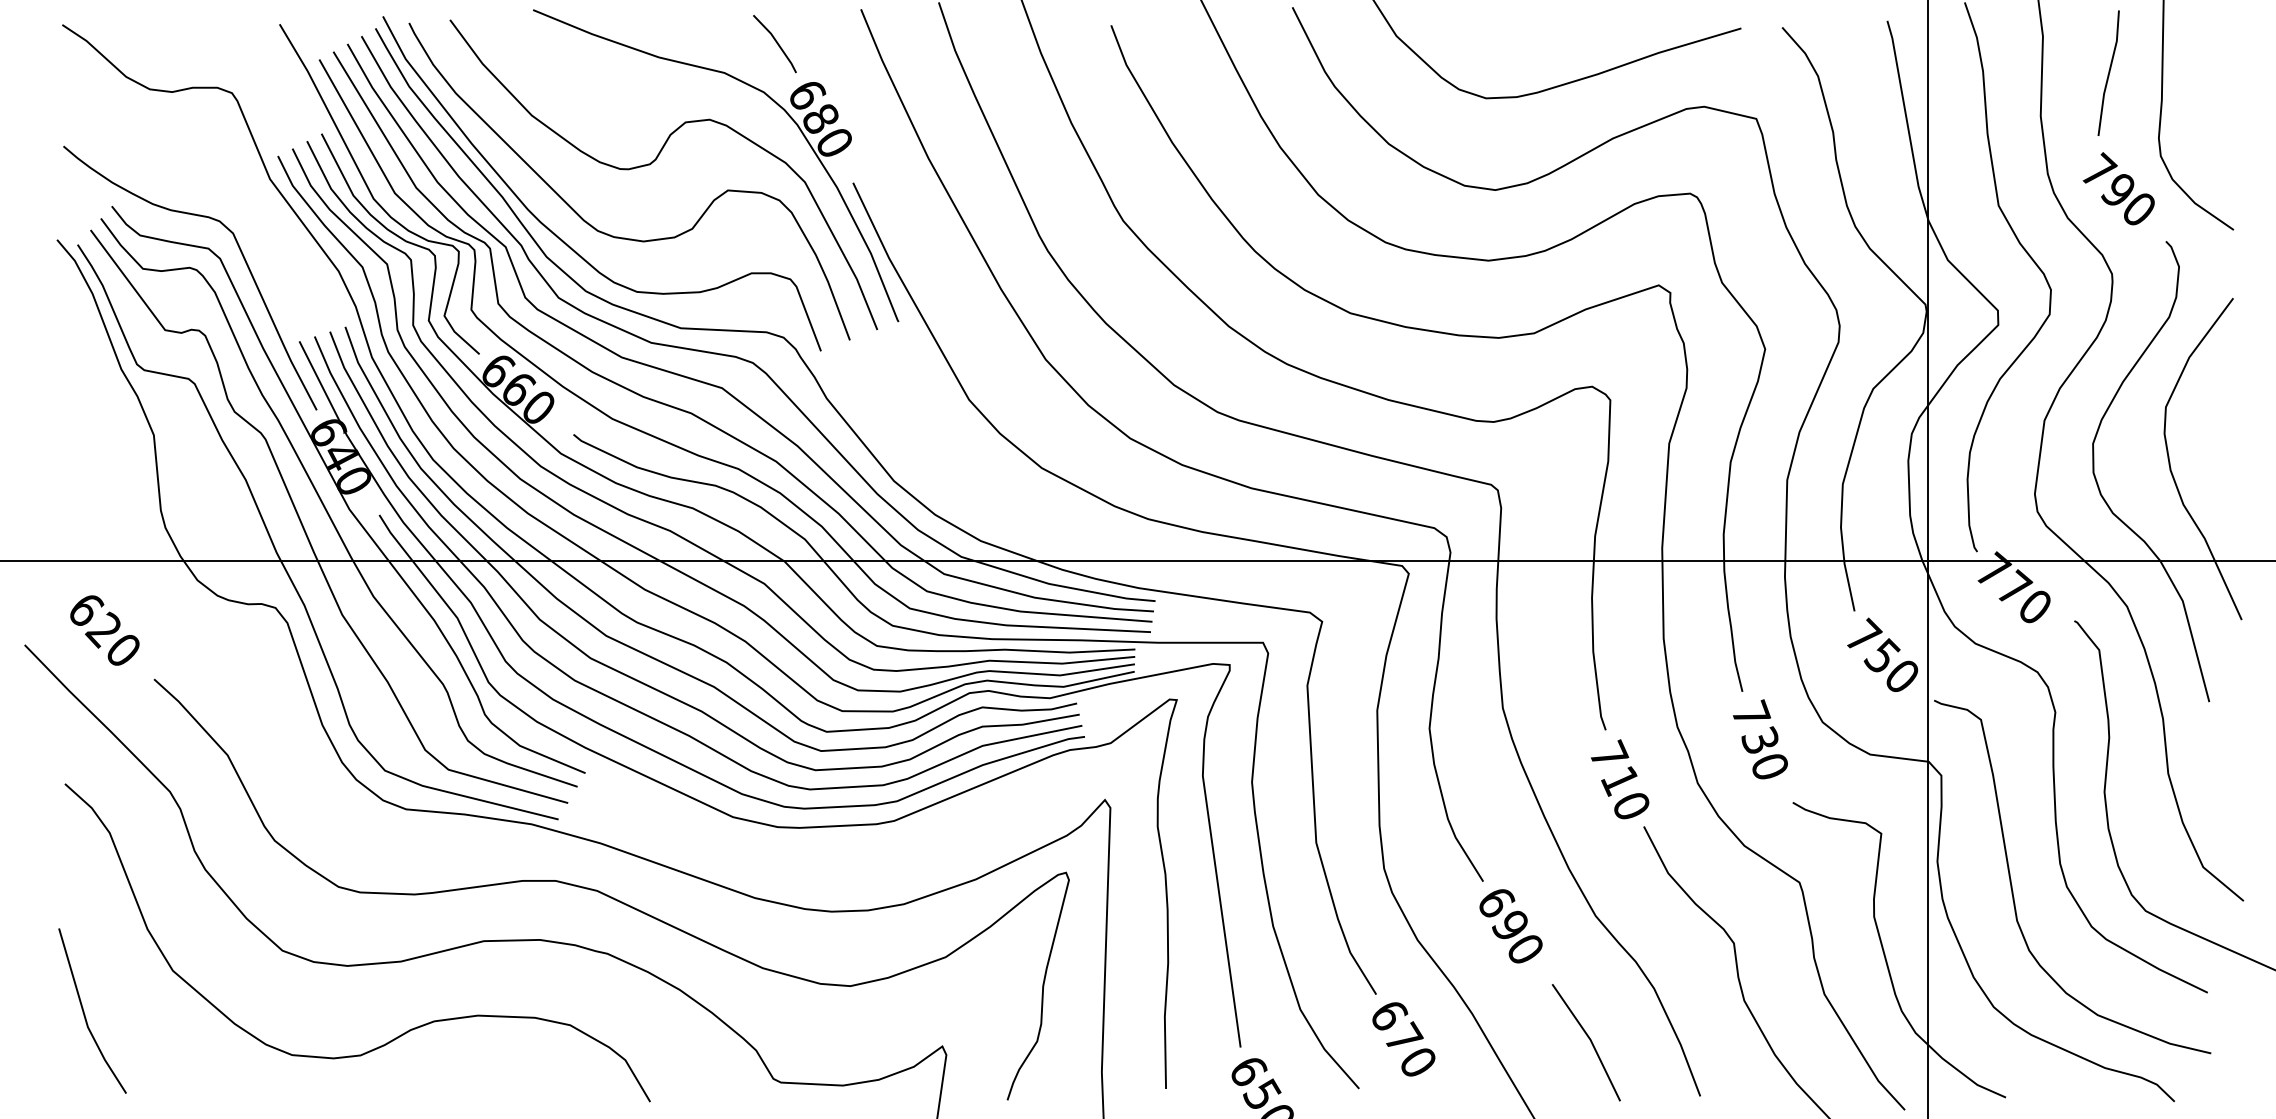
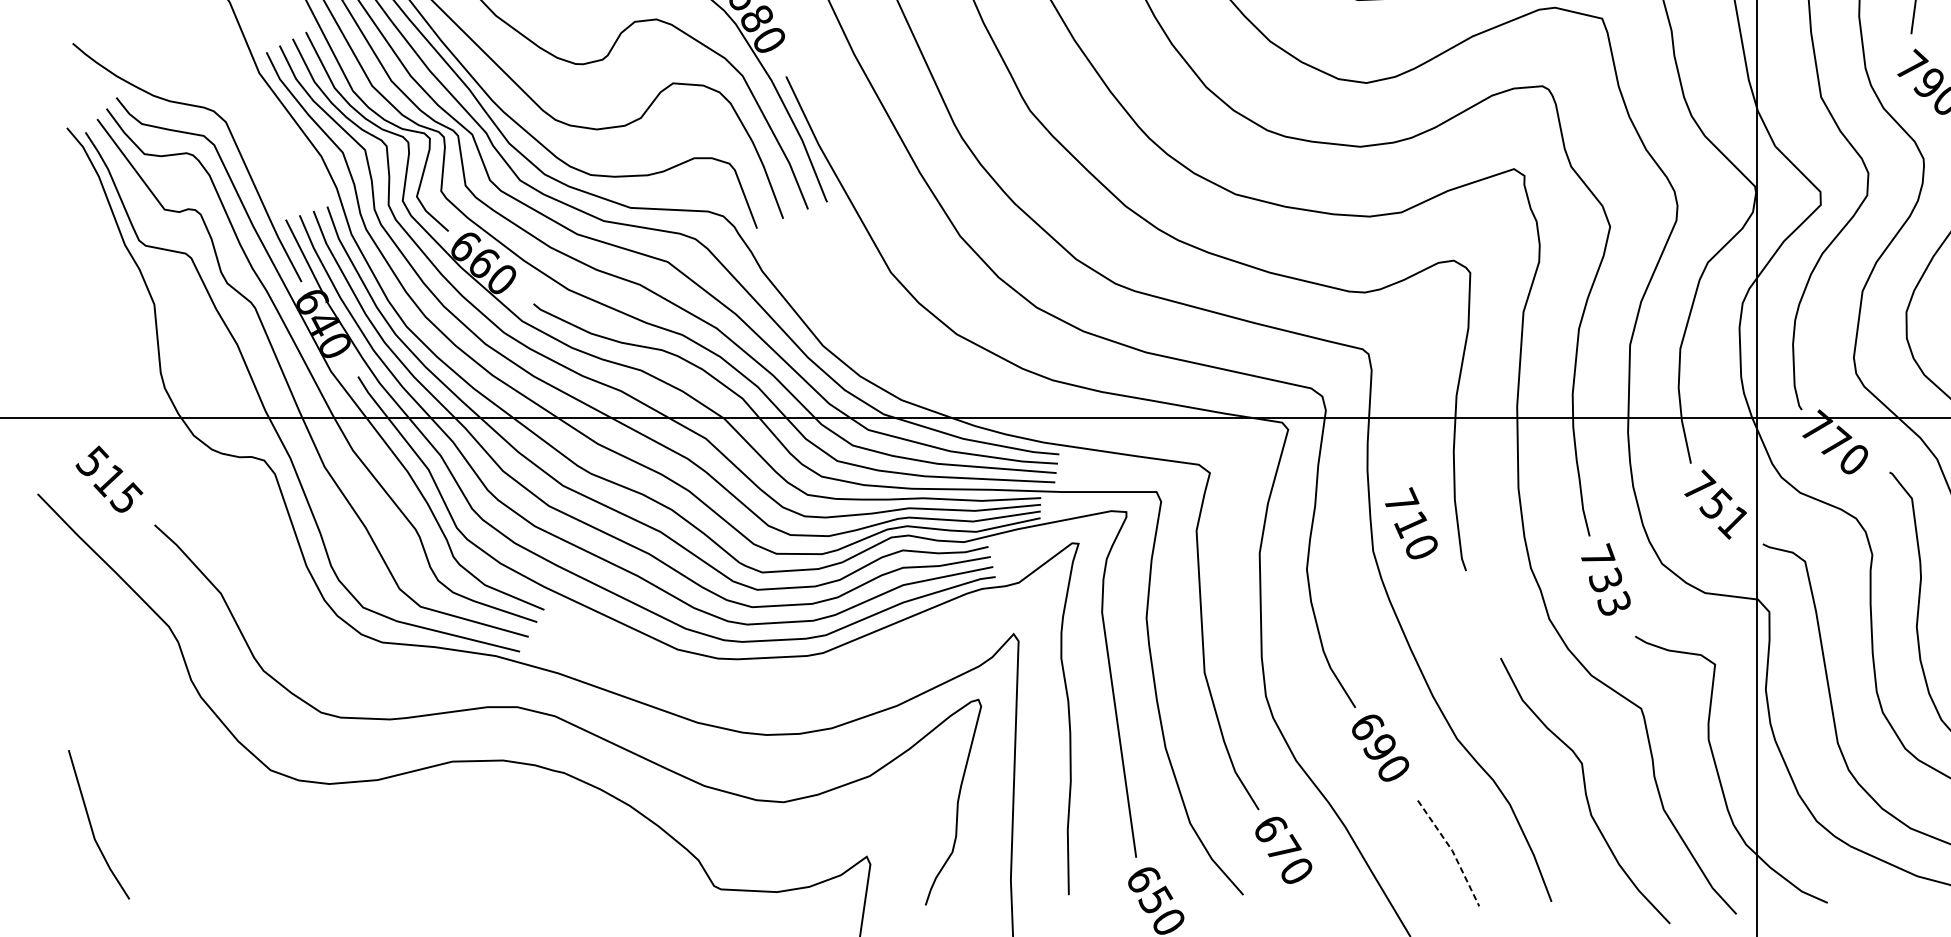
text: (103, 628) -> (108, 479), 620 -> 515
text: (1901, 677) -> (1733, 523), 750 -> 751
text: (1769, 765) -> (1614, 602), 730 -> 733
text: (1619, 779) -> (1410, 523), moved
curve: (407, 1030) -> (383, 842), removed
line: (1590, 1039) -> (1452, 850), solid -> dashed

